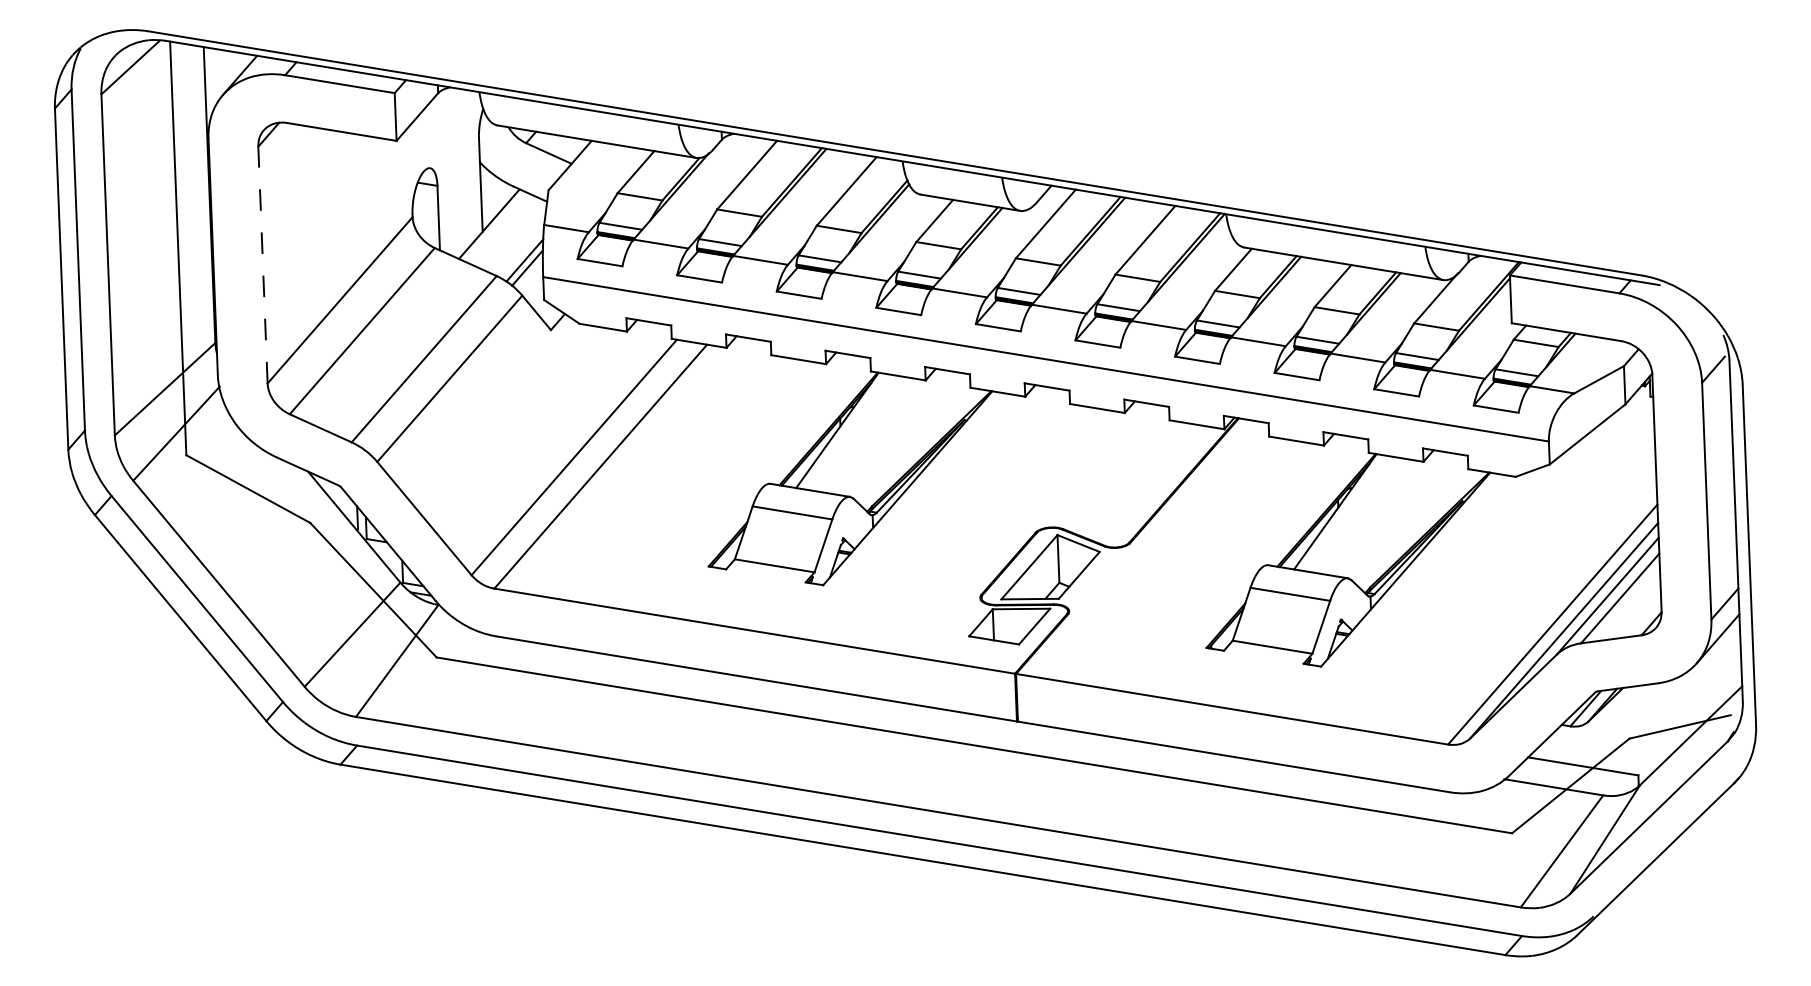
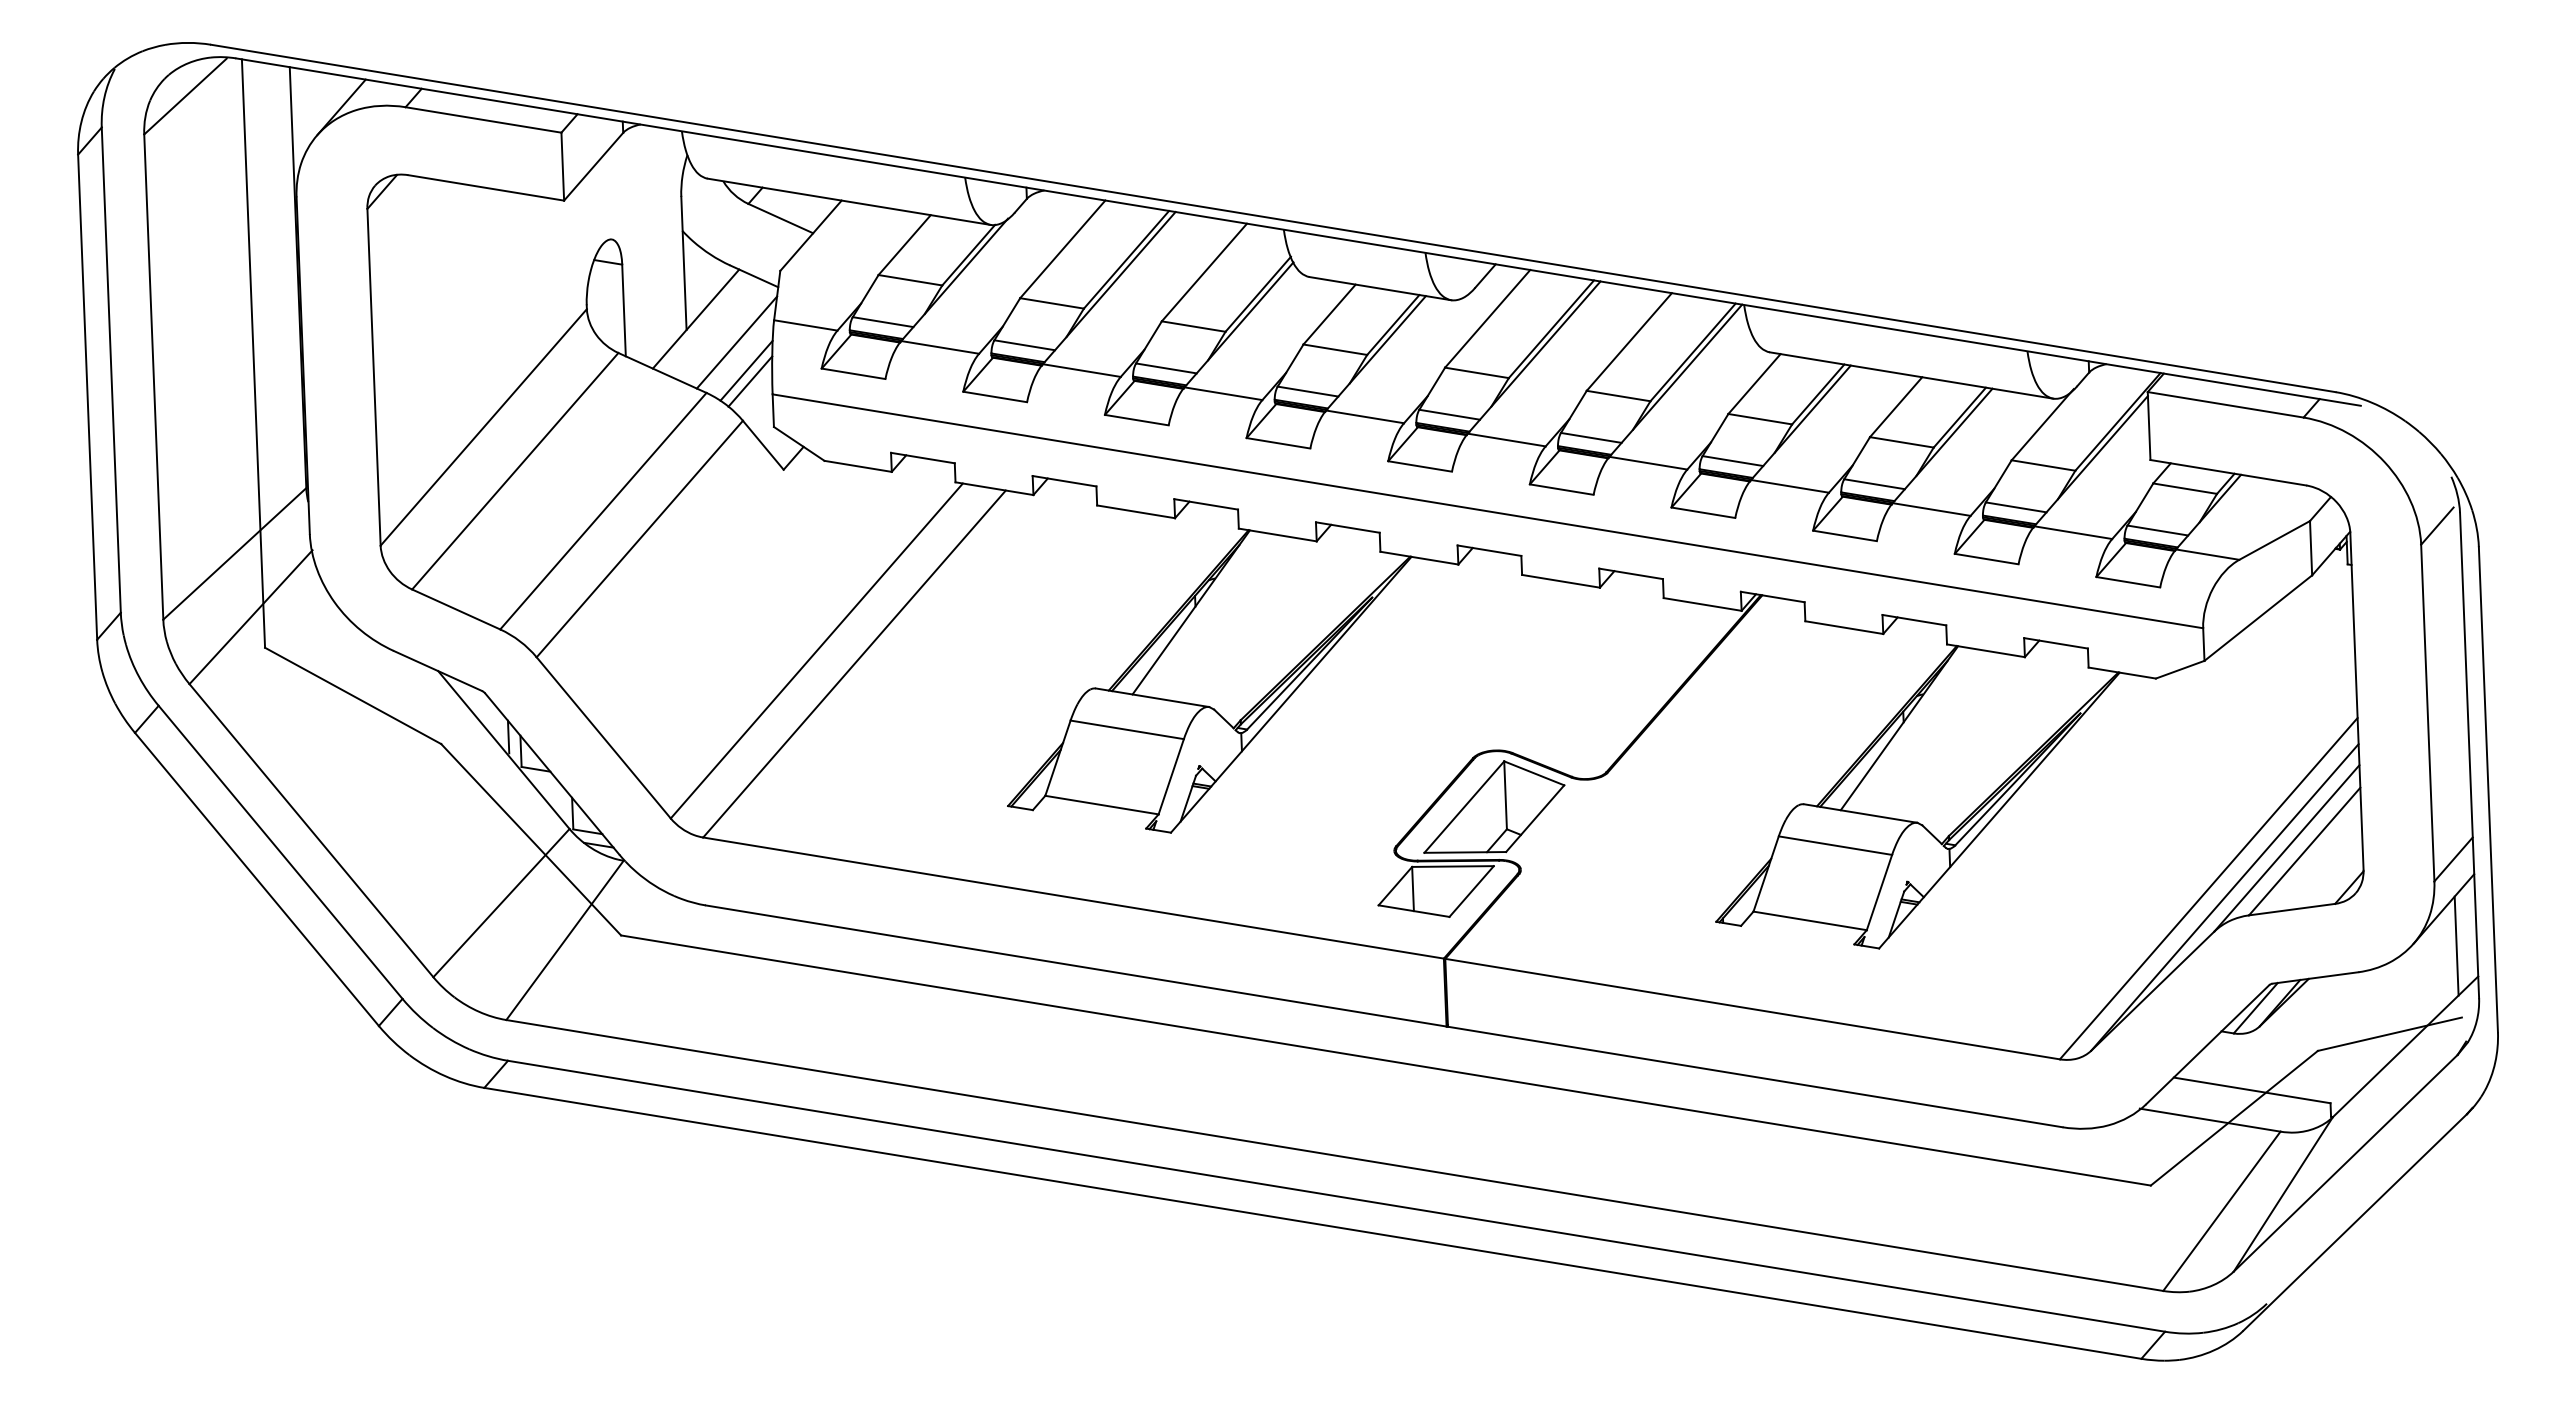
line: (517, 240) -> (736, 342), added
line: (263, 264) -> (374, 376), dashed -> solid
line: (1726, 664) -> (2456, 945), added

